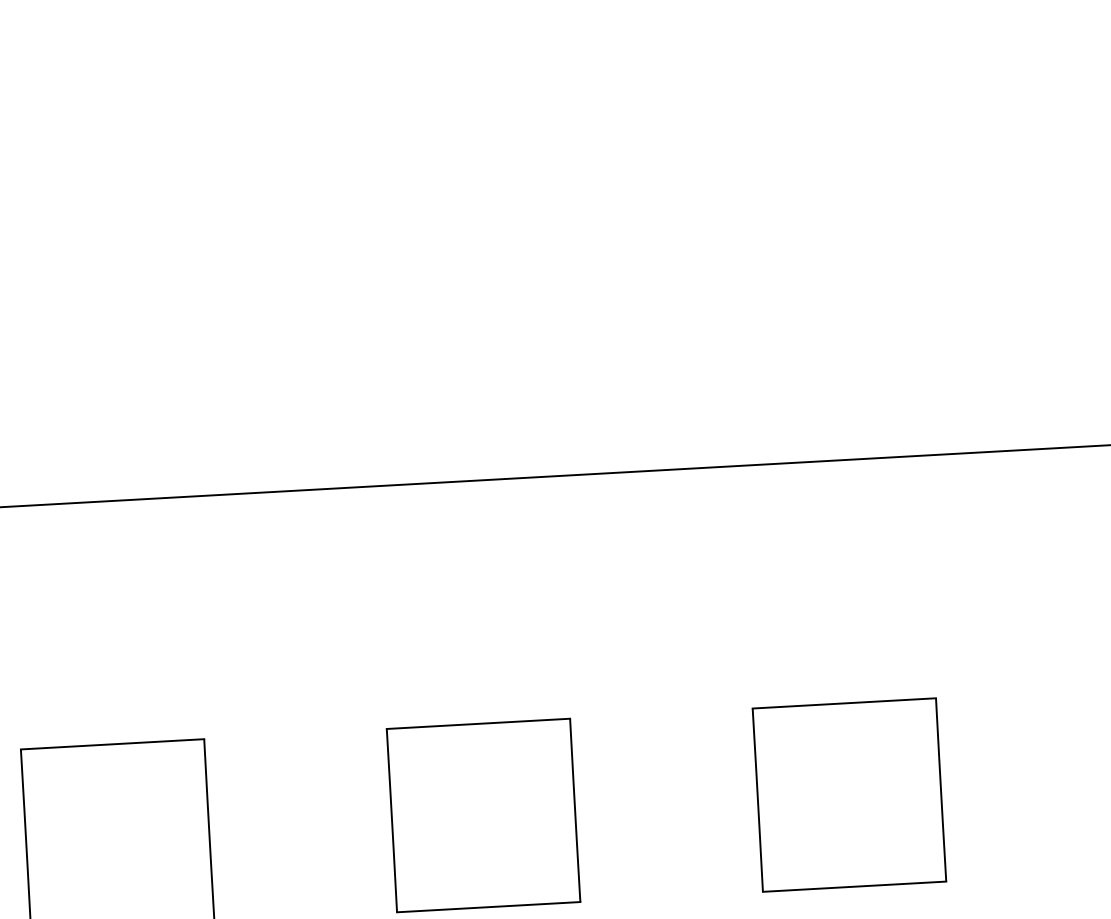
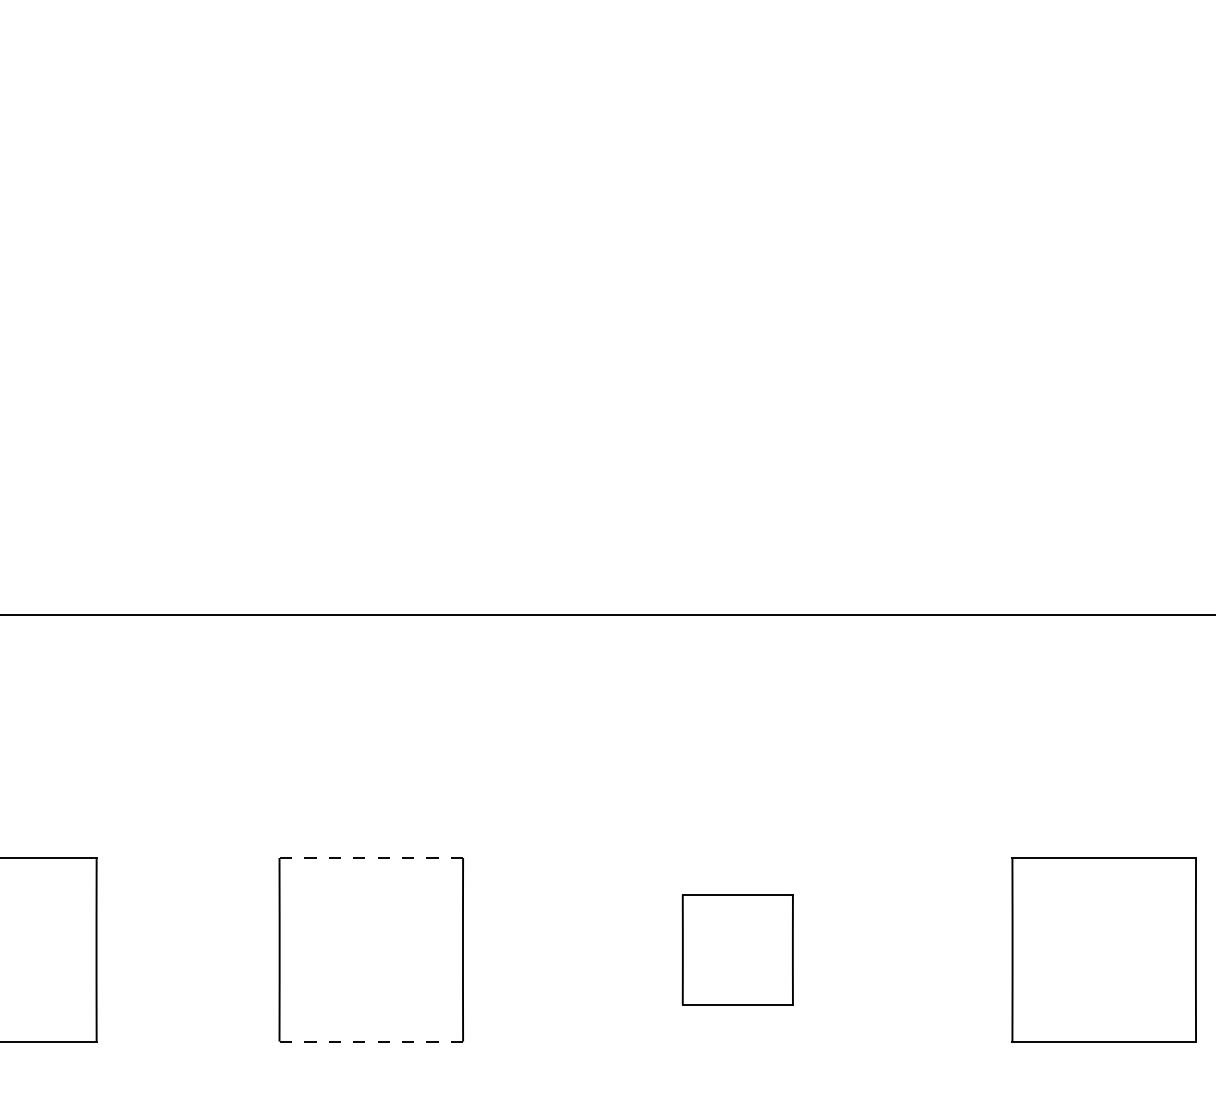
line: (478, 723) -> (371, 857), solid -> dashed
part: (849, 794) -> (737, 949), size x0.6
line: (488, 907) -> (371, 1041), solid -> dashed

